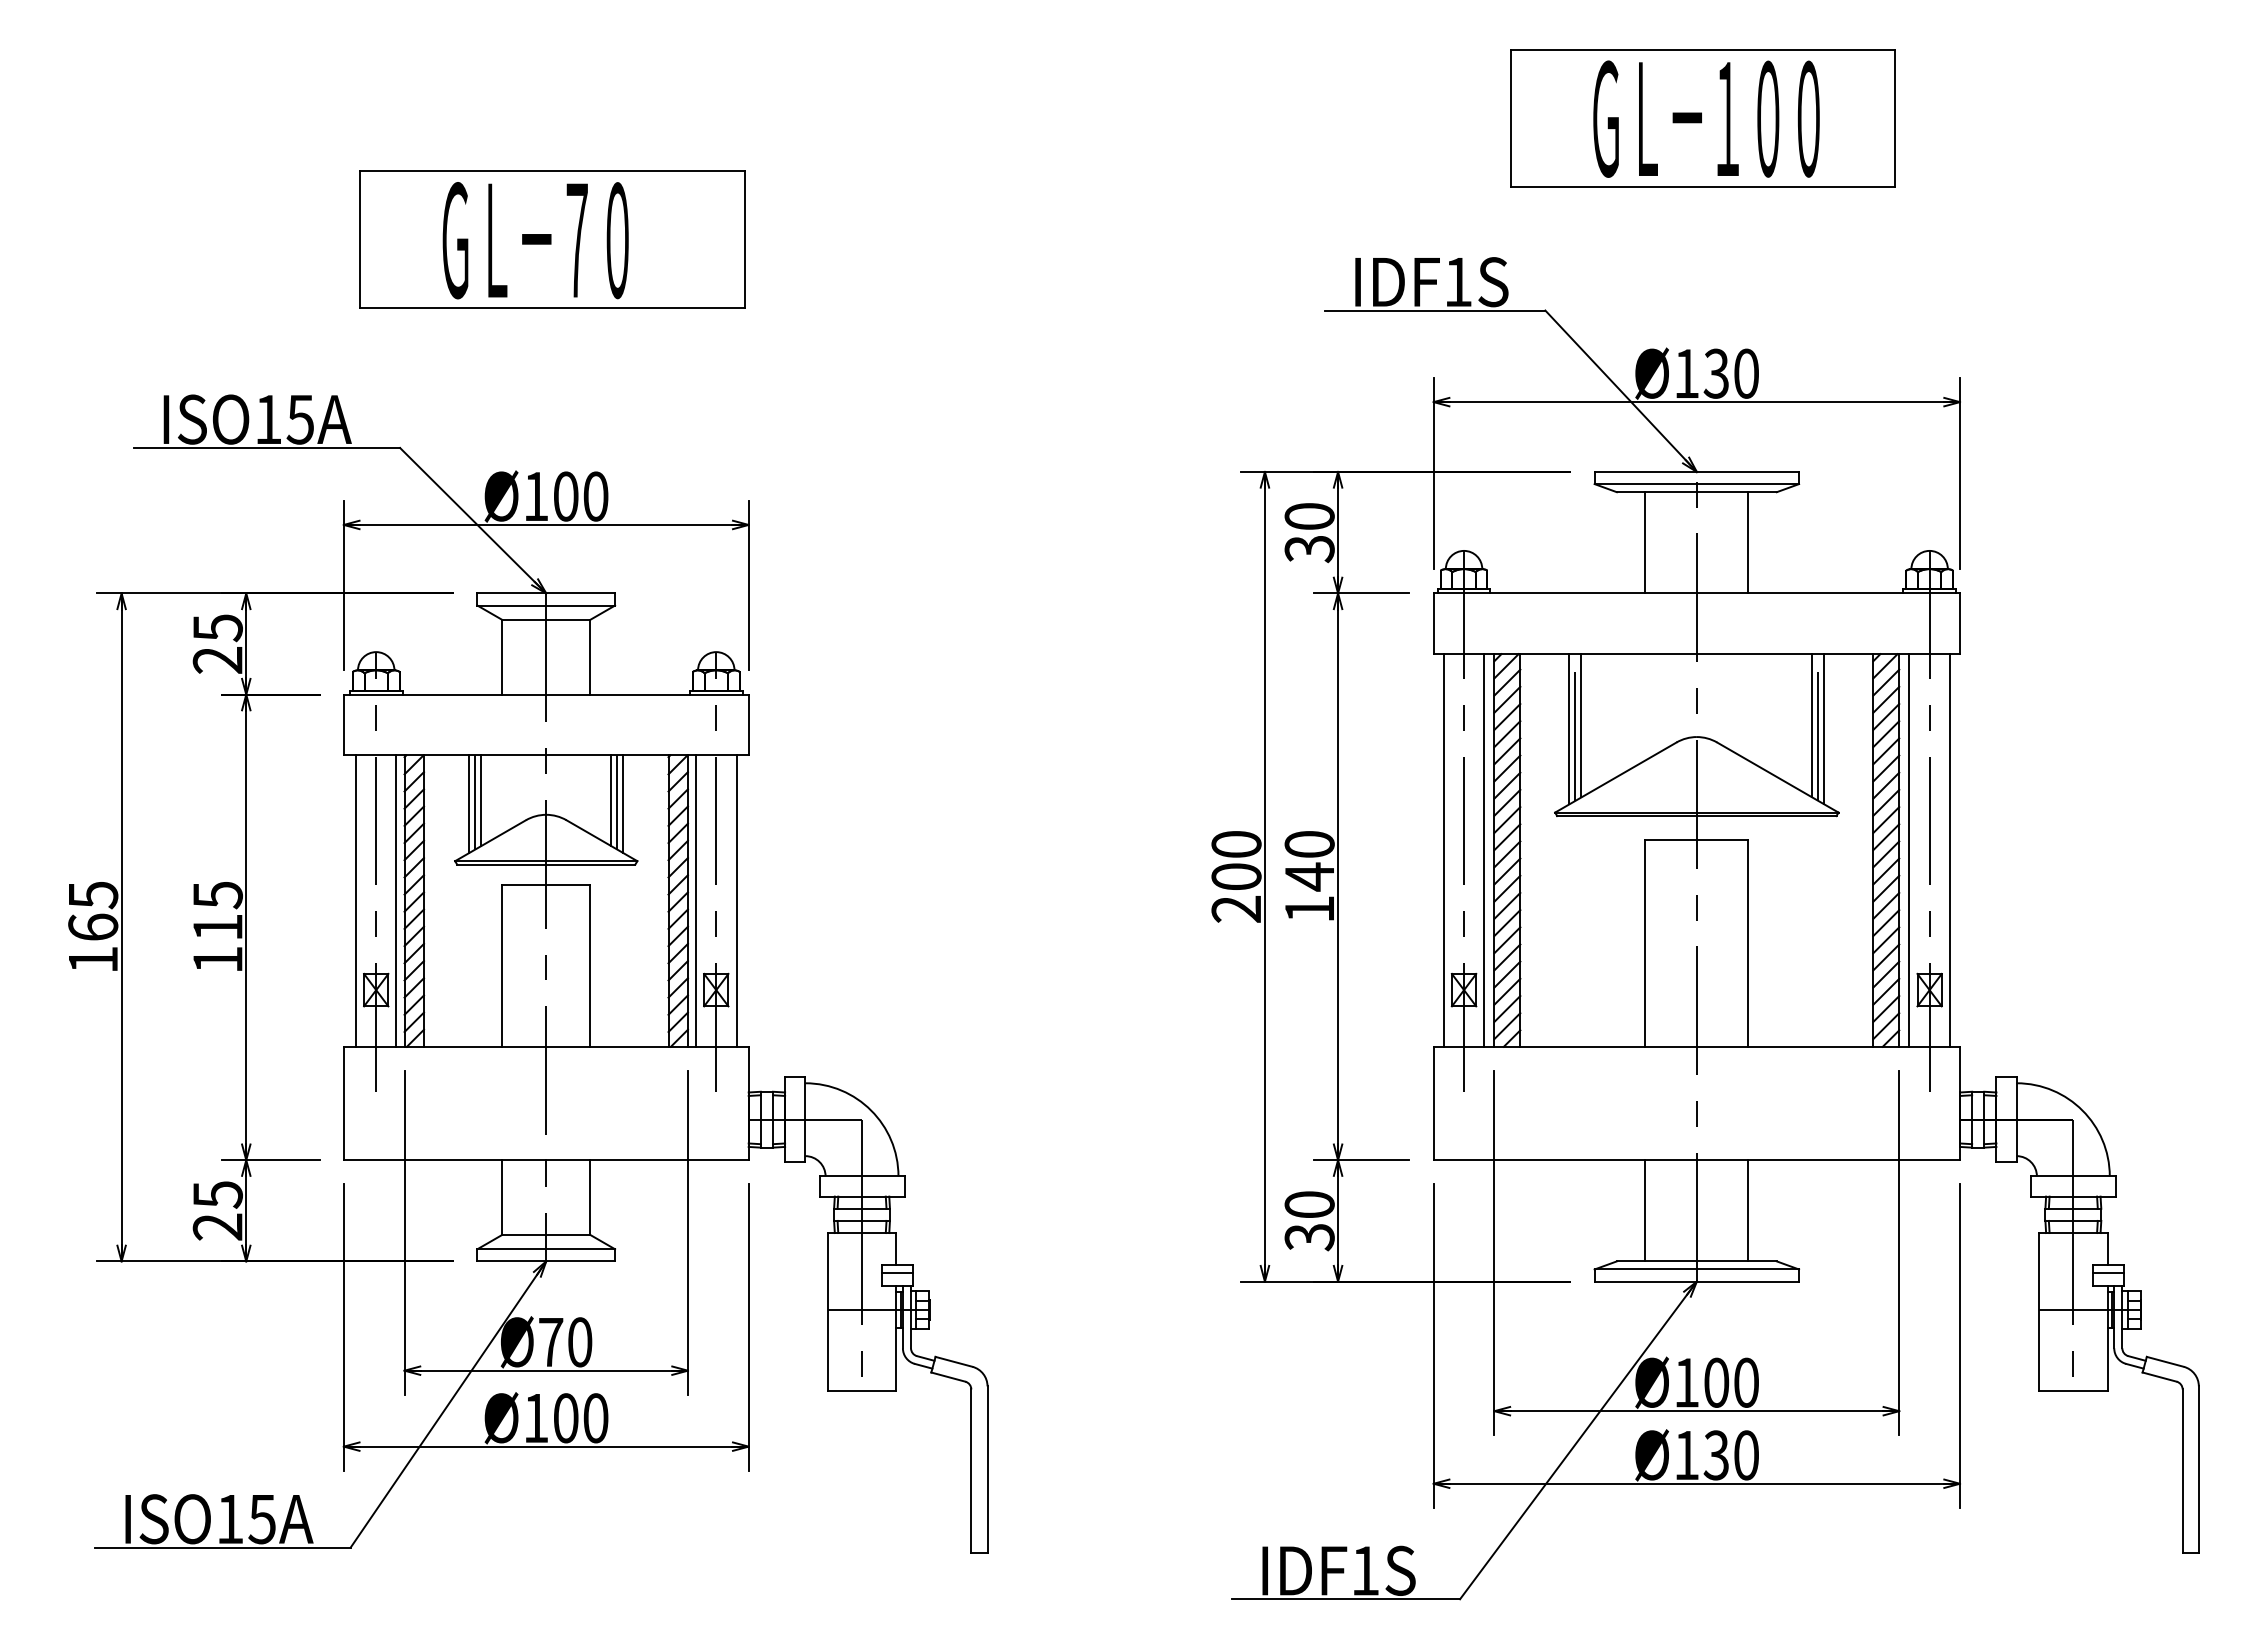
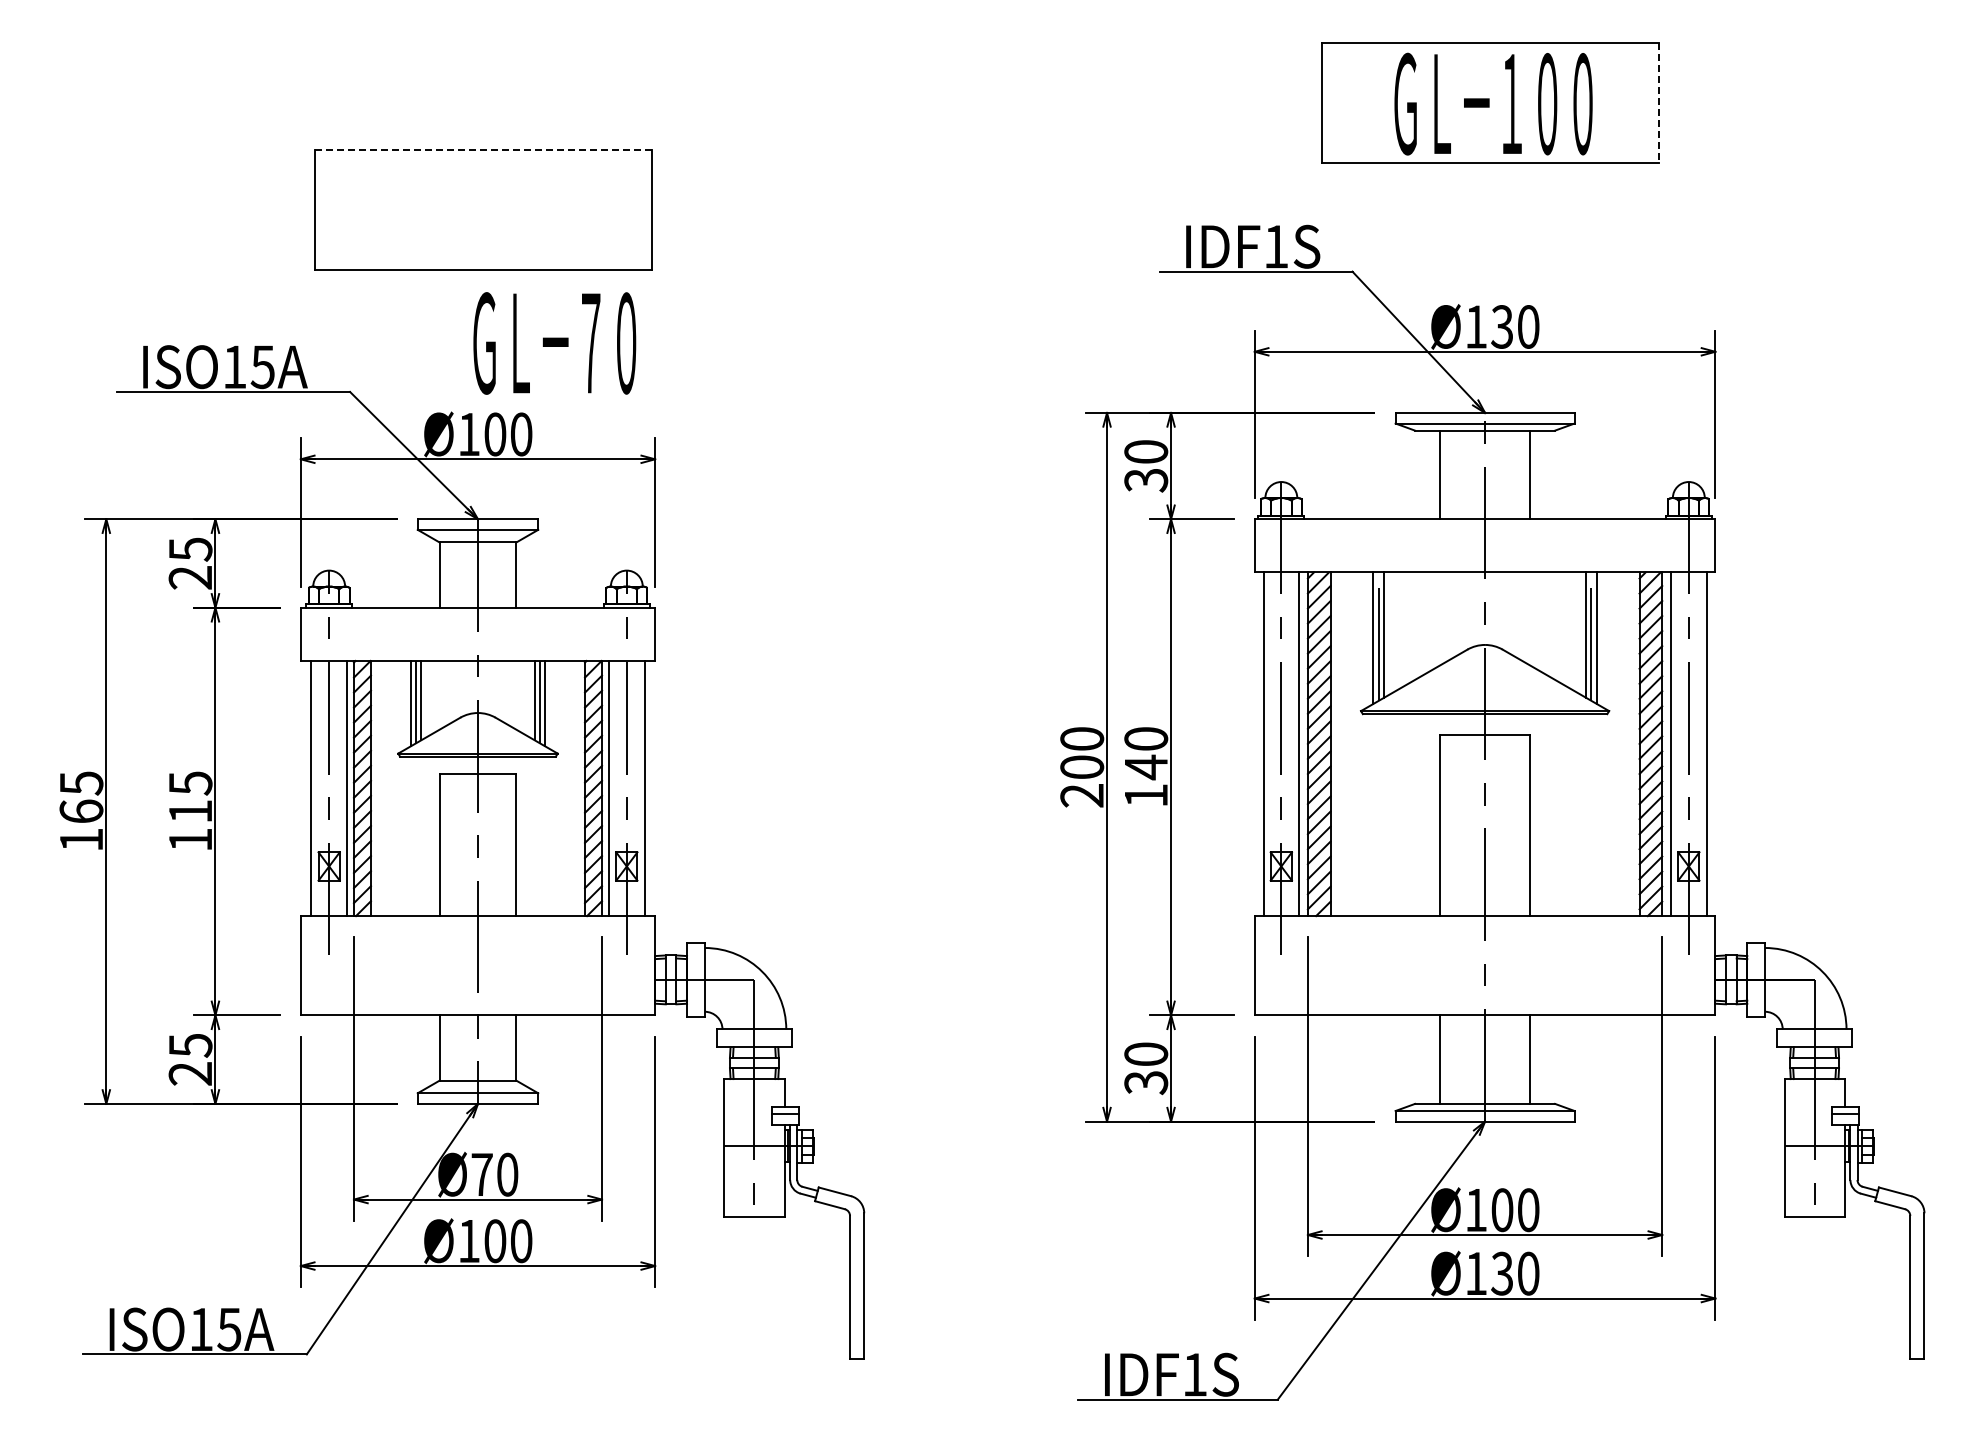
line: (1894, 118) -> (1658, 103), solid -> dashed
line: (552, 170) -> (483, 149), solid -> dashed
text: (535, 240) -> (554, 343), moved

